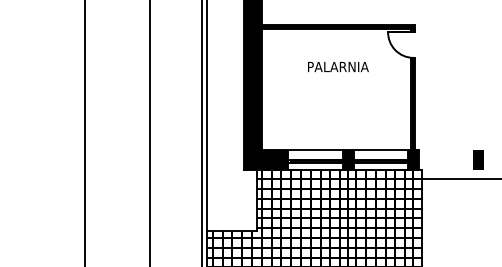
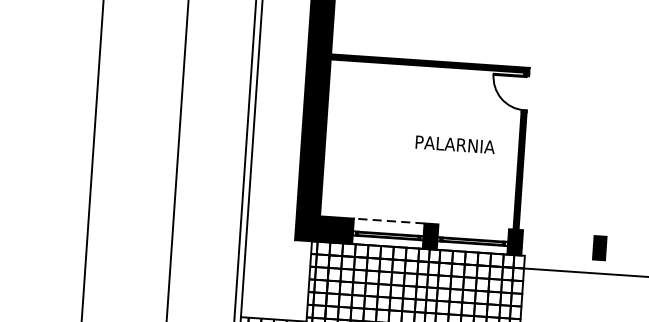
text: (338, 67) -> (455, 145), moved
line: (315, 150) -> (389, 221), solid -> dashed
line: (380, 150) -> (473, 227), removed

